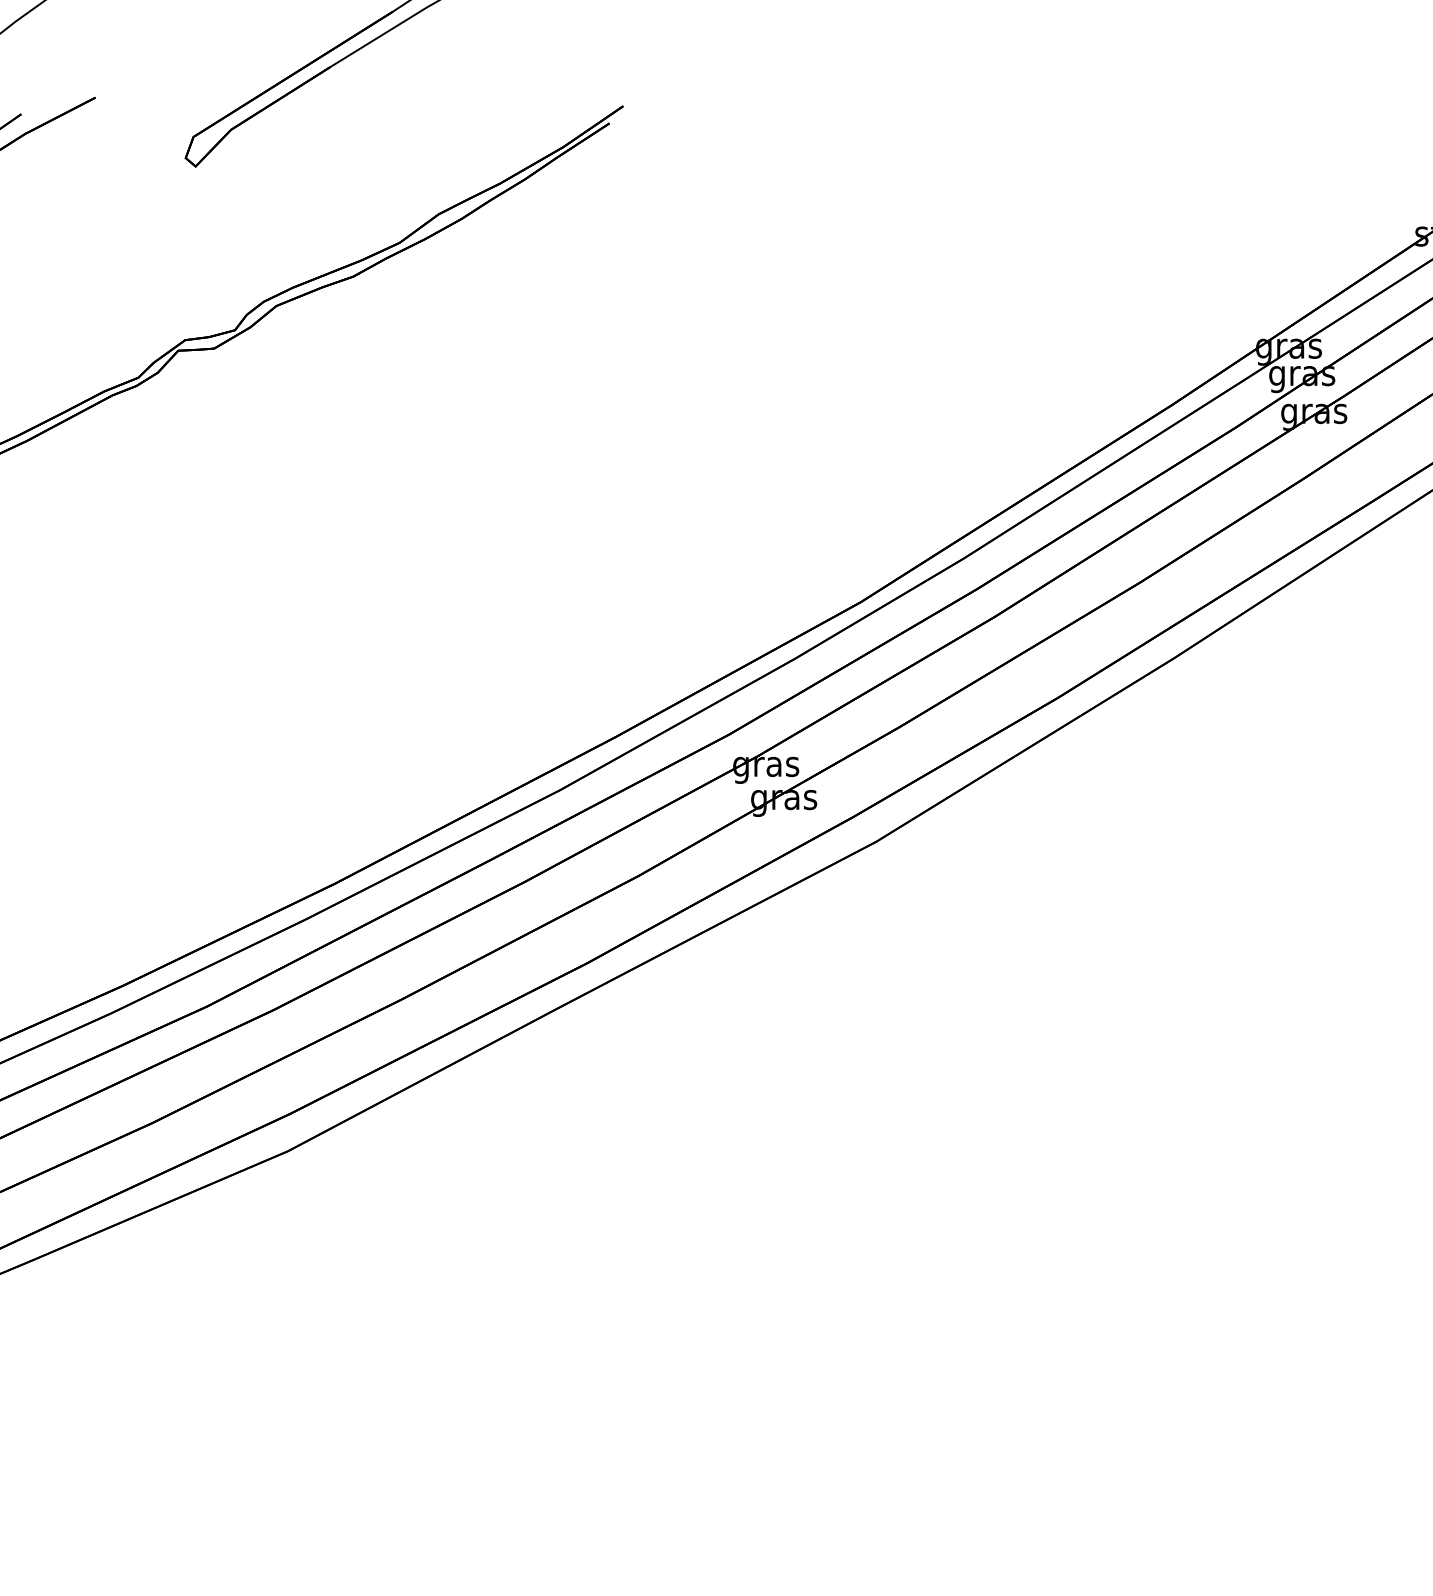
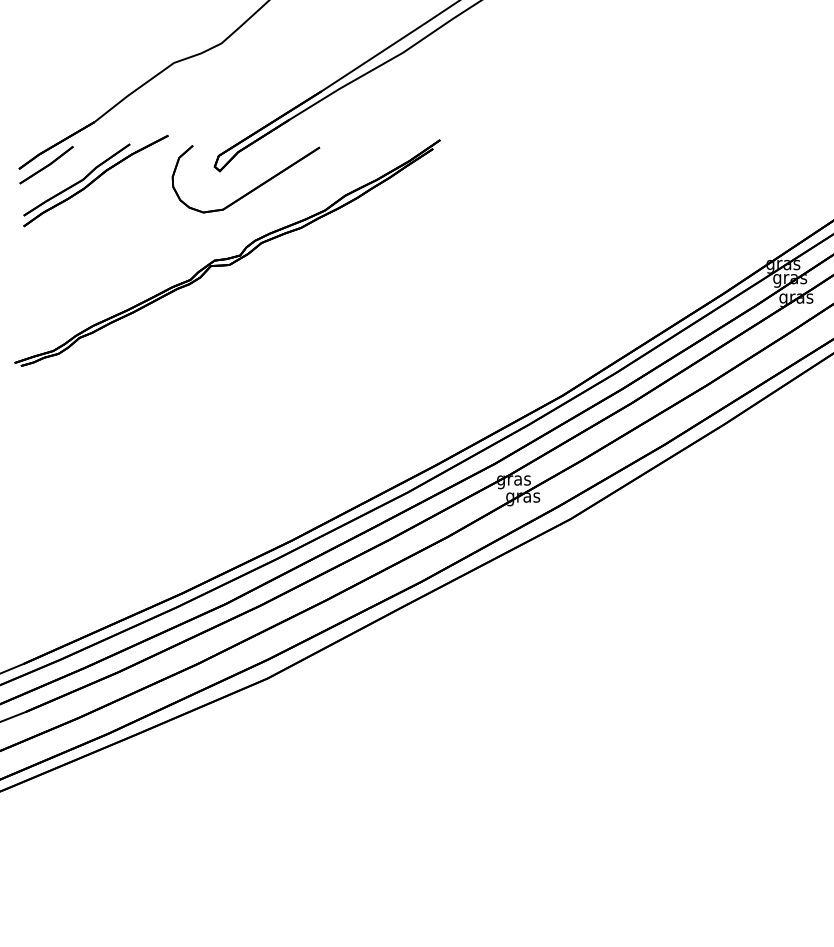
part: (260, 200) -> (253, 188), added

